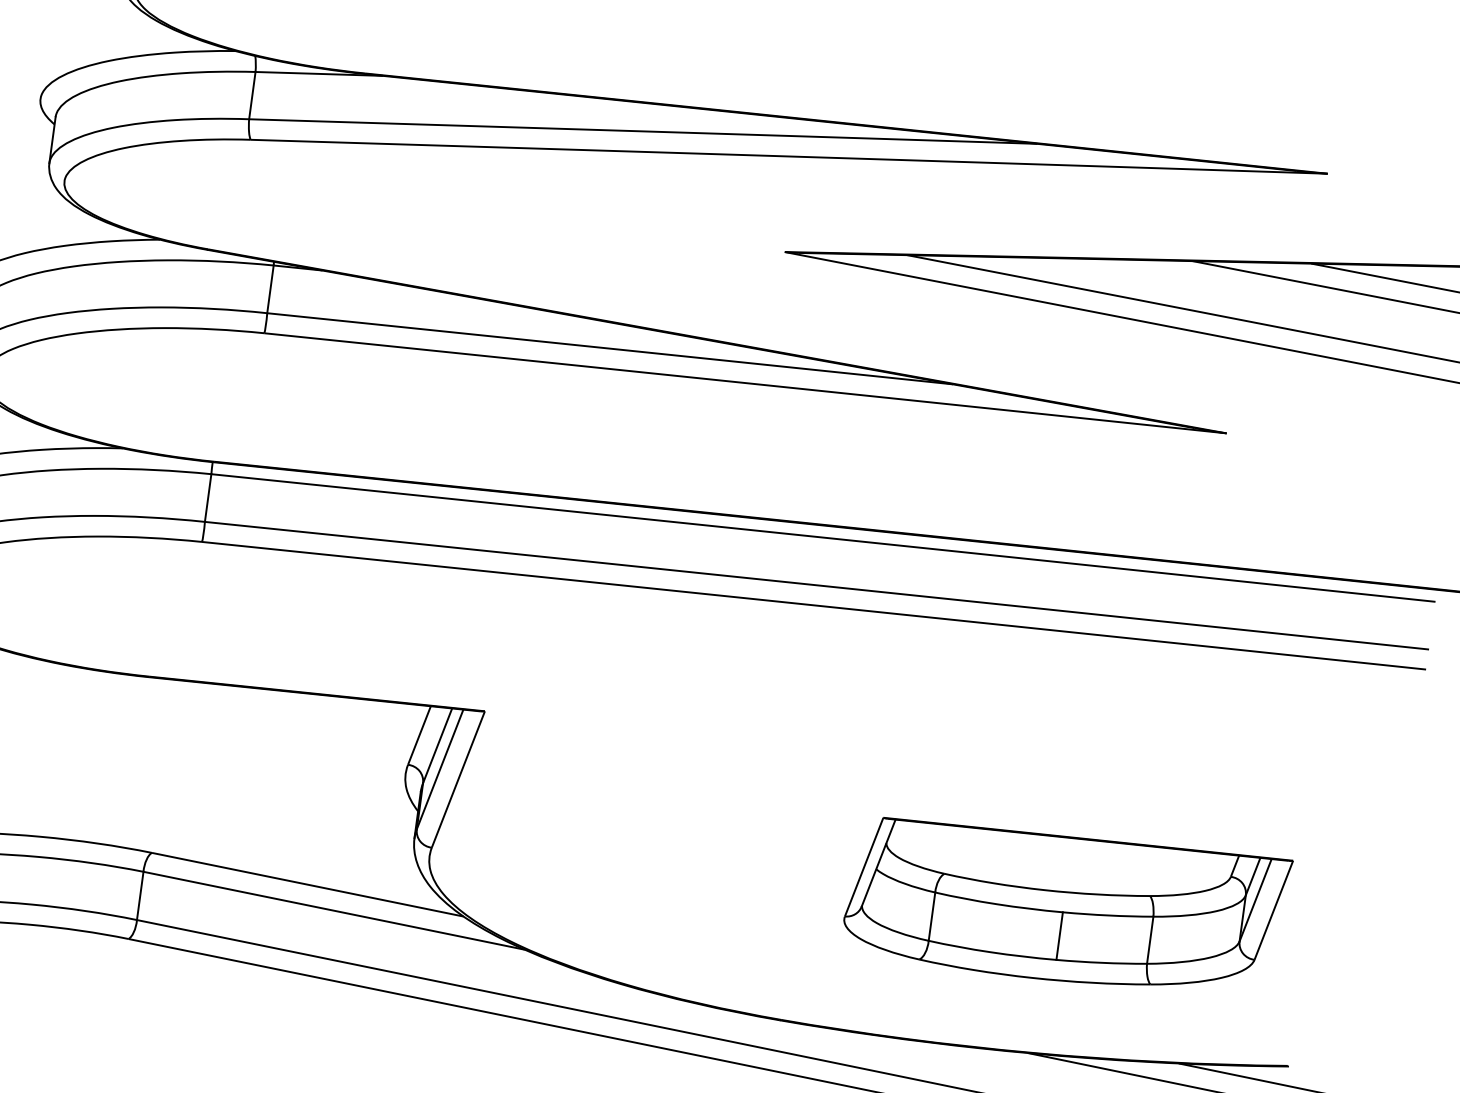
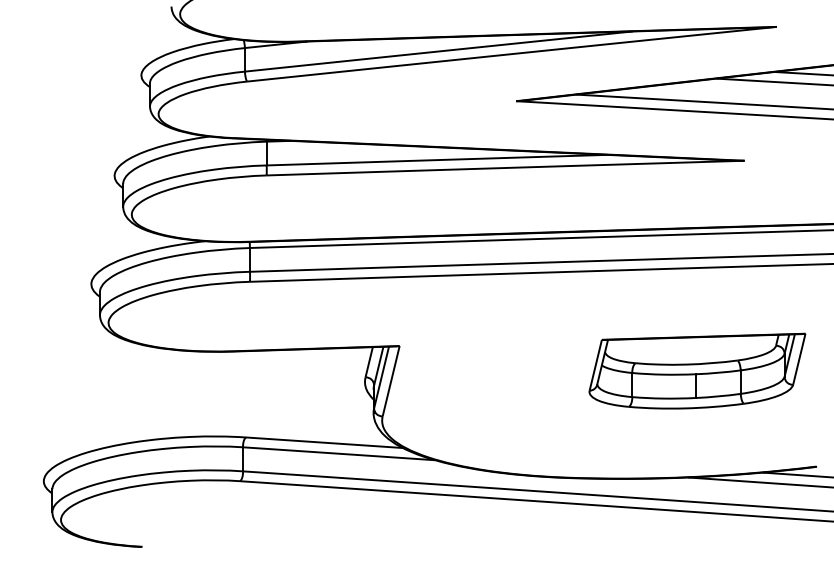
part: (1066, 905) -> (697, 370), moved

